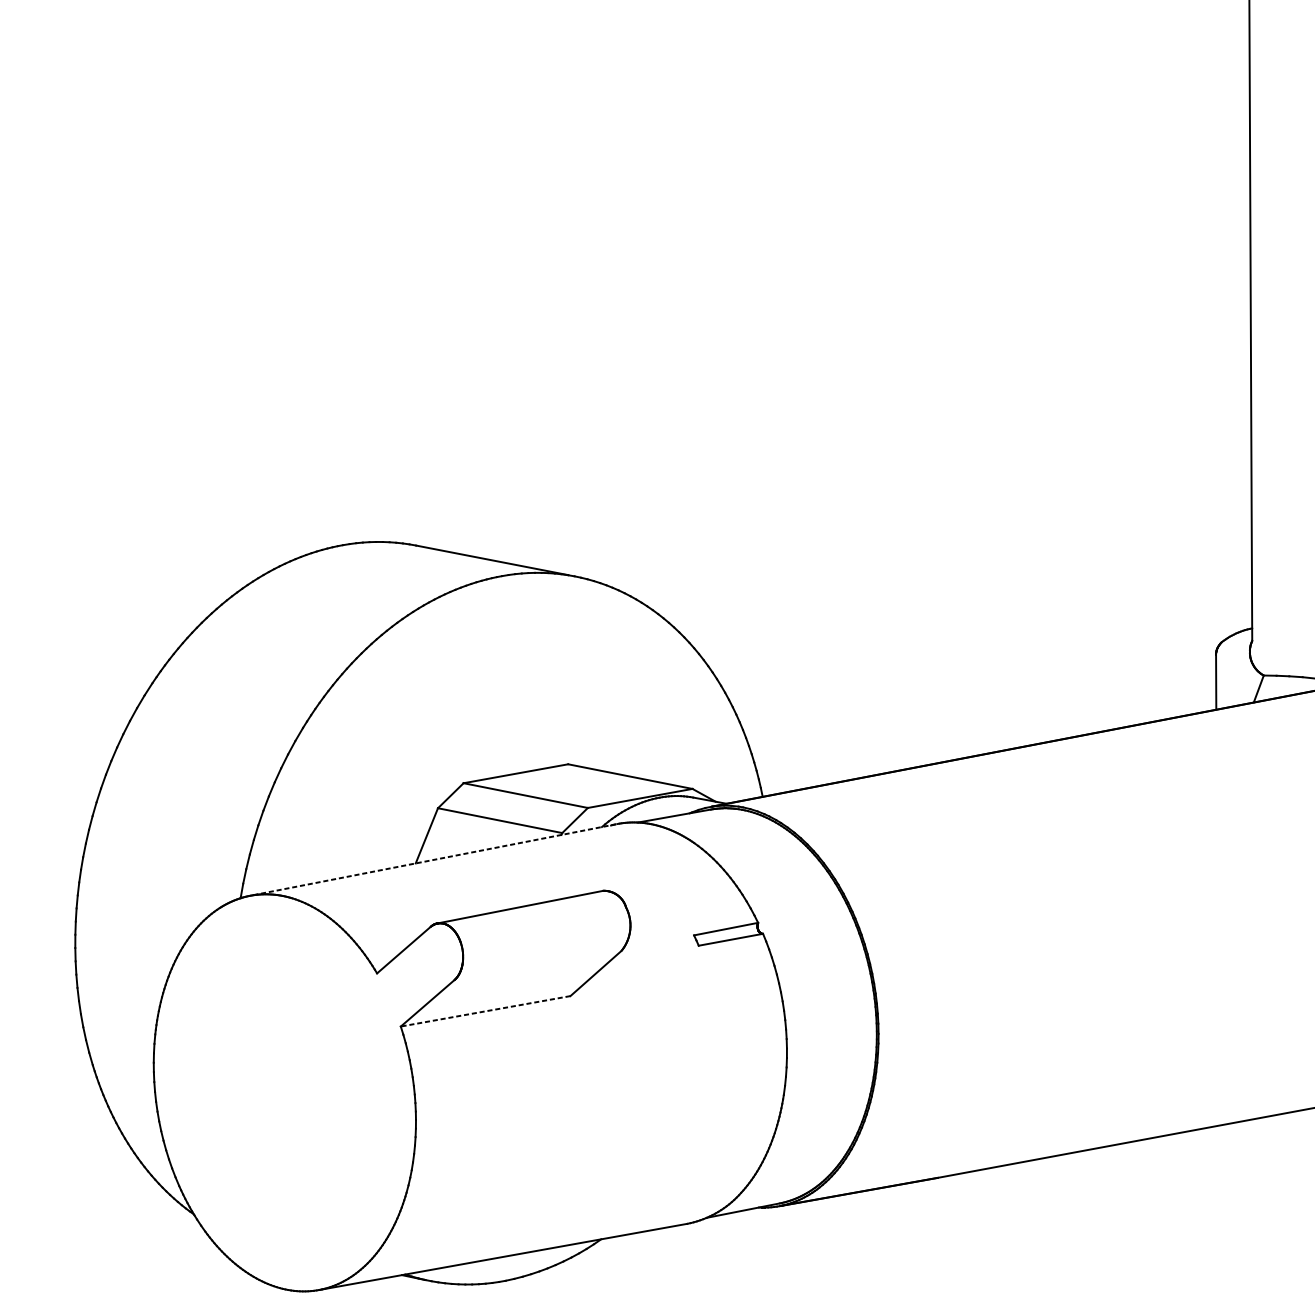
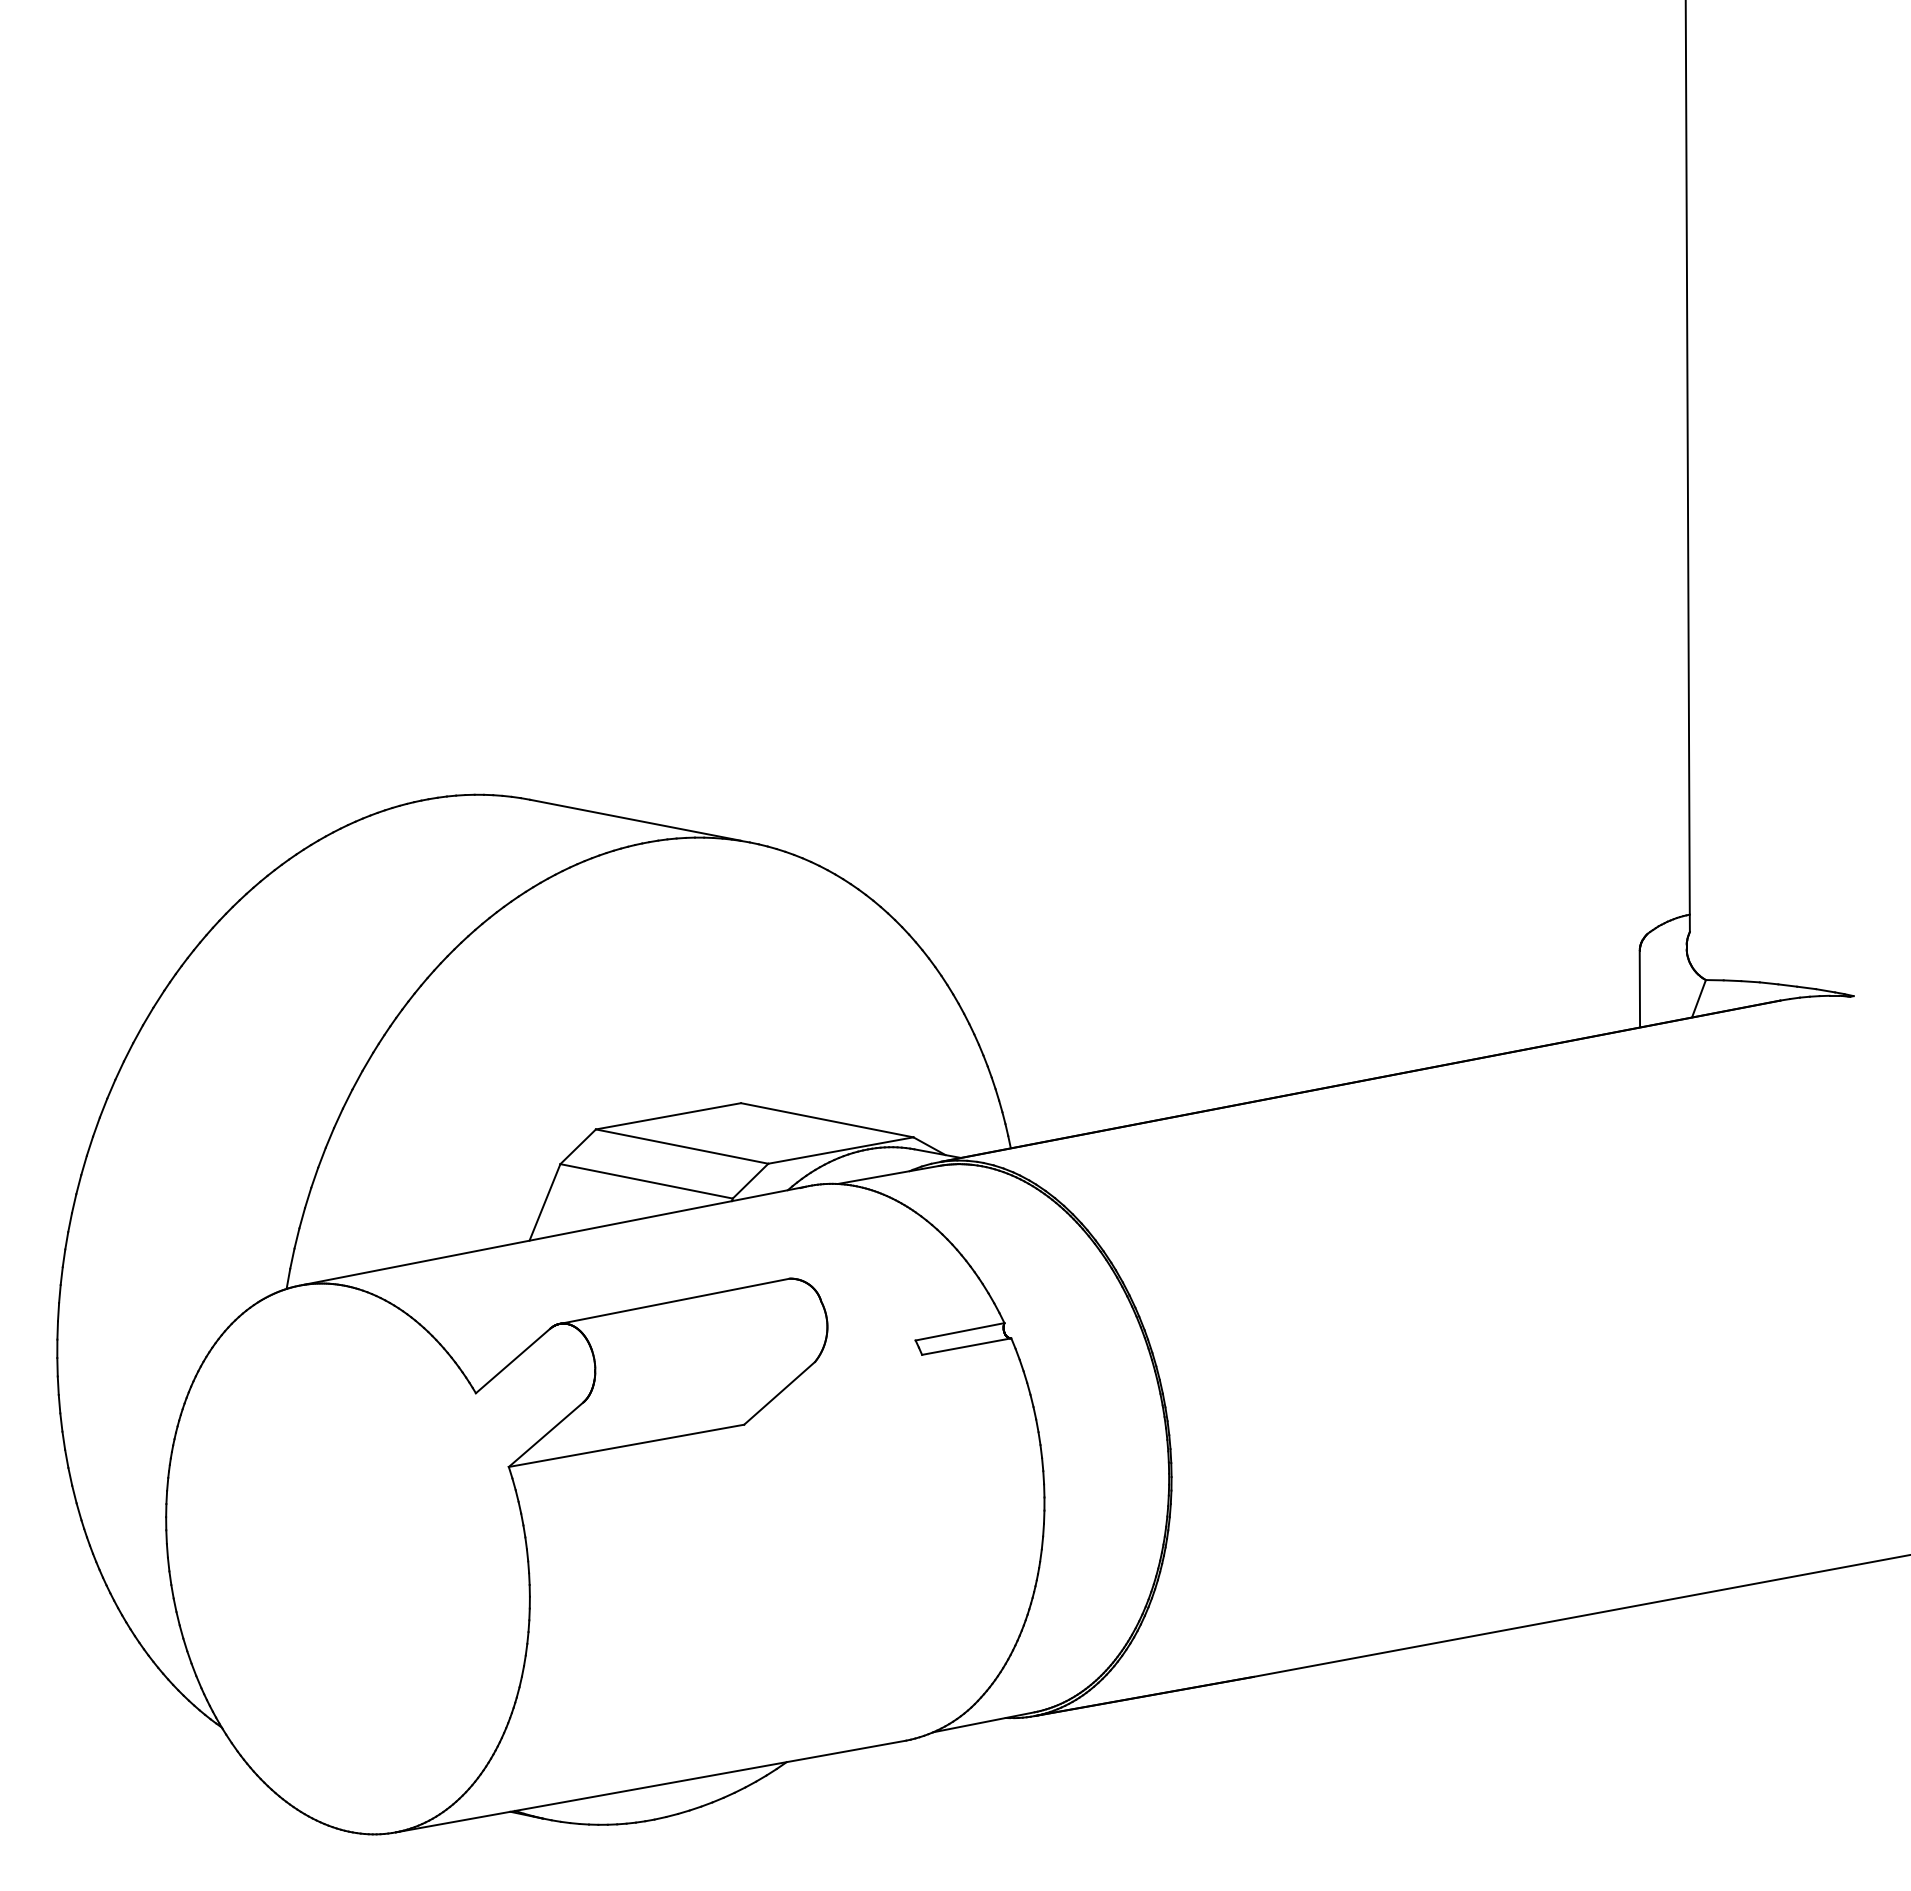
line: (435, 859) -> (557, 1235), dashed -> solid
line: (485, 1011) -> (626, 1445), dashed -> solid

